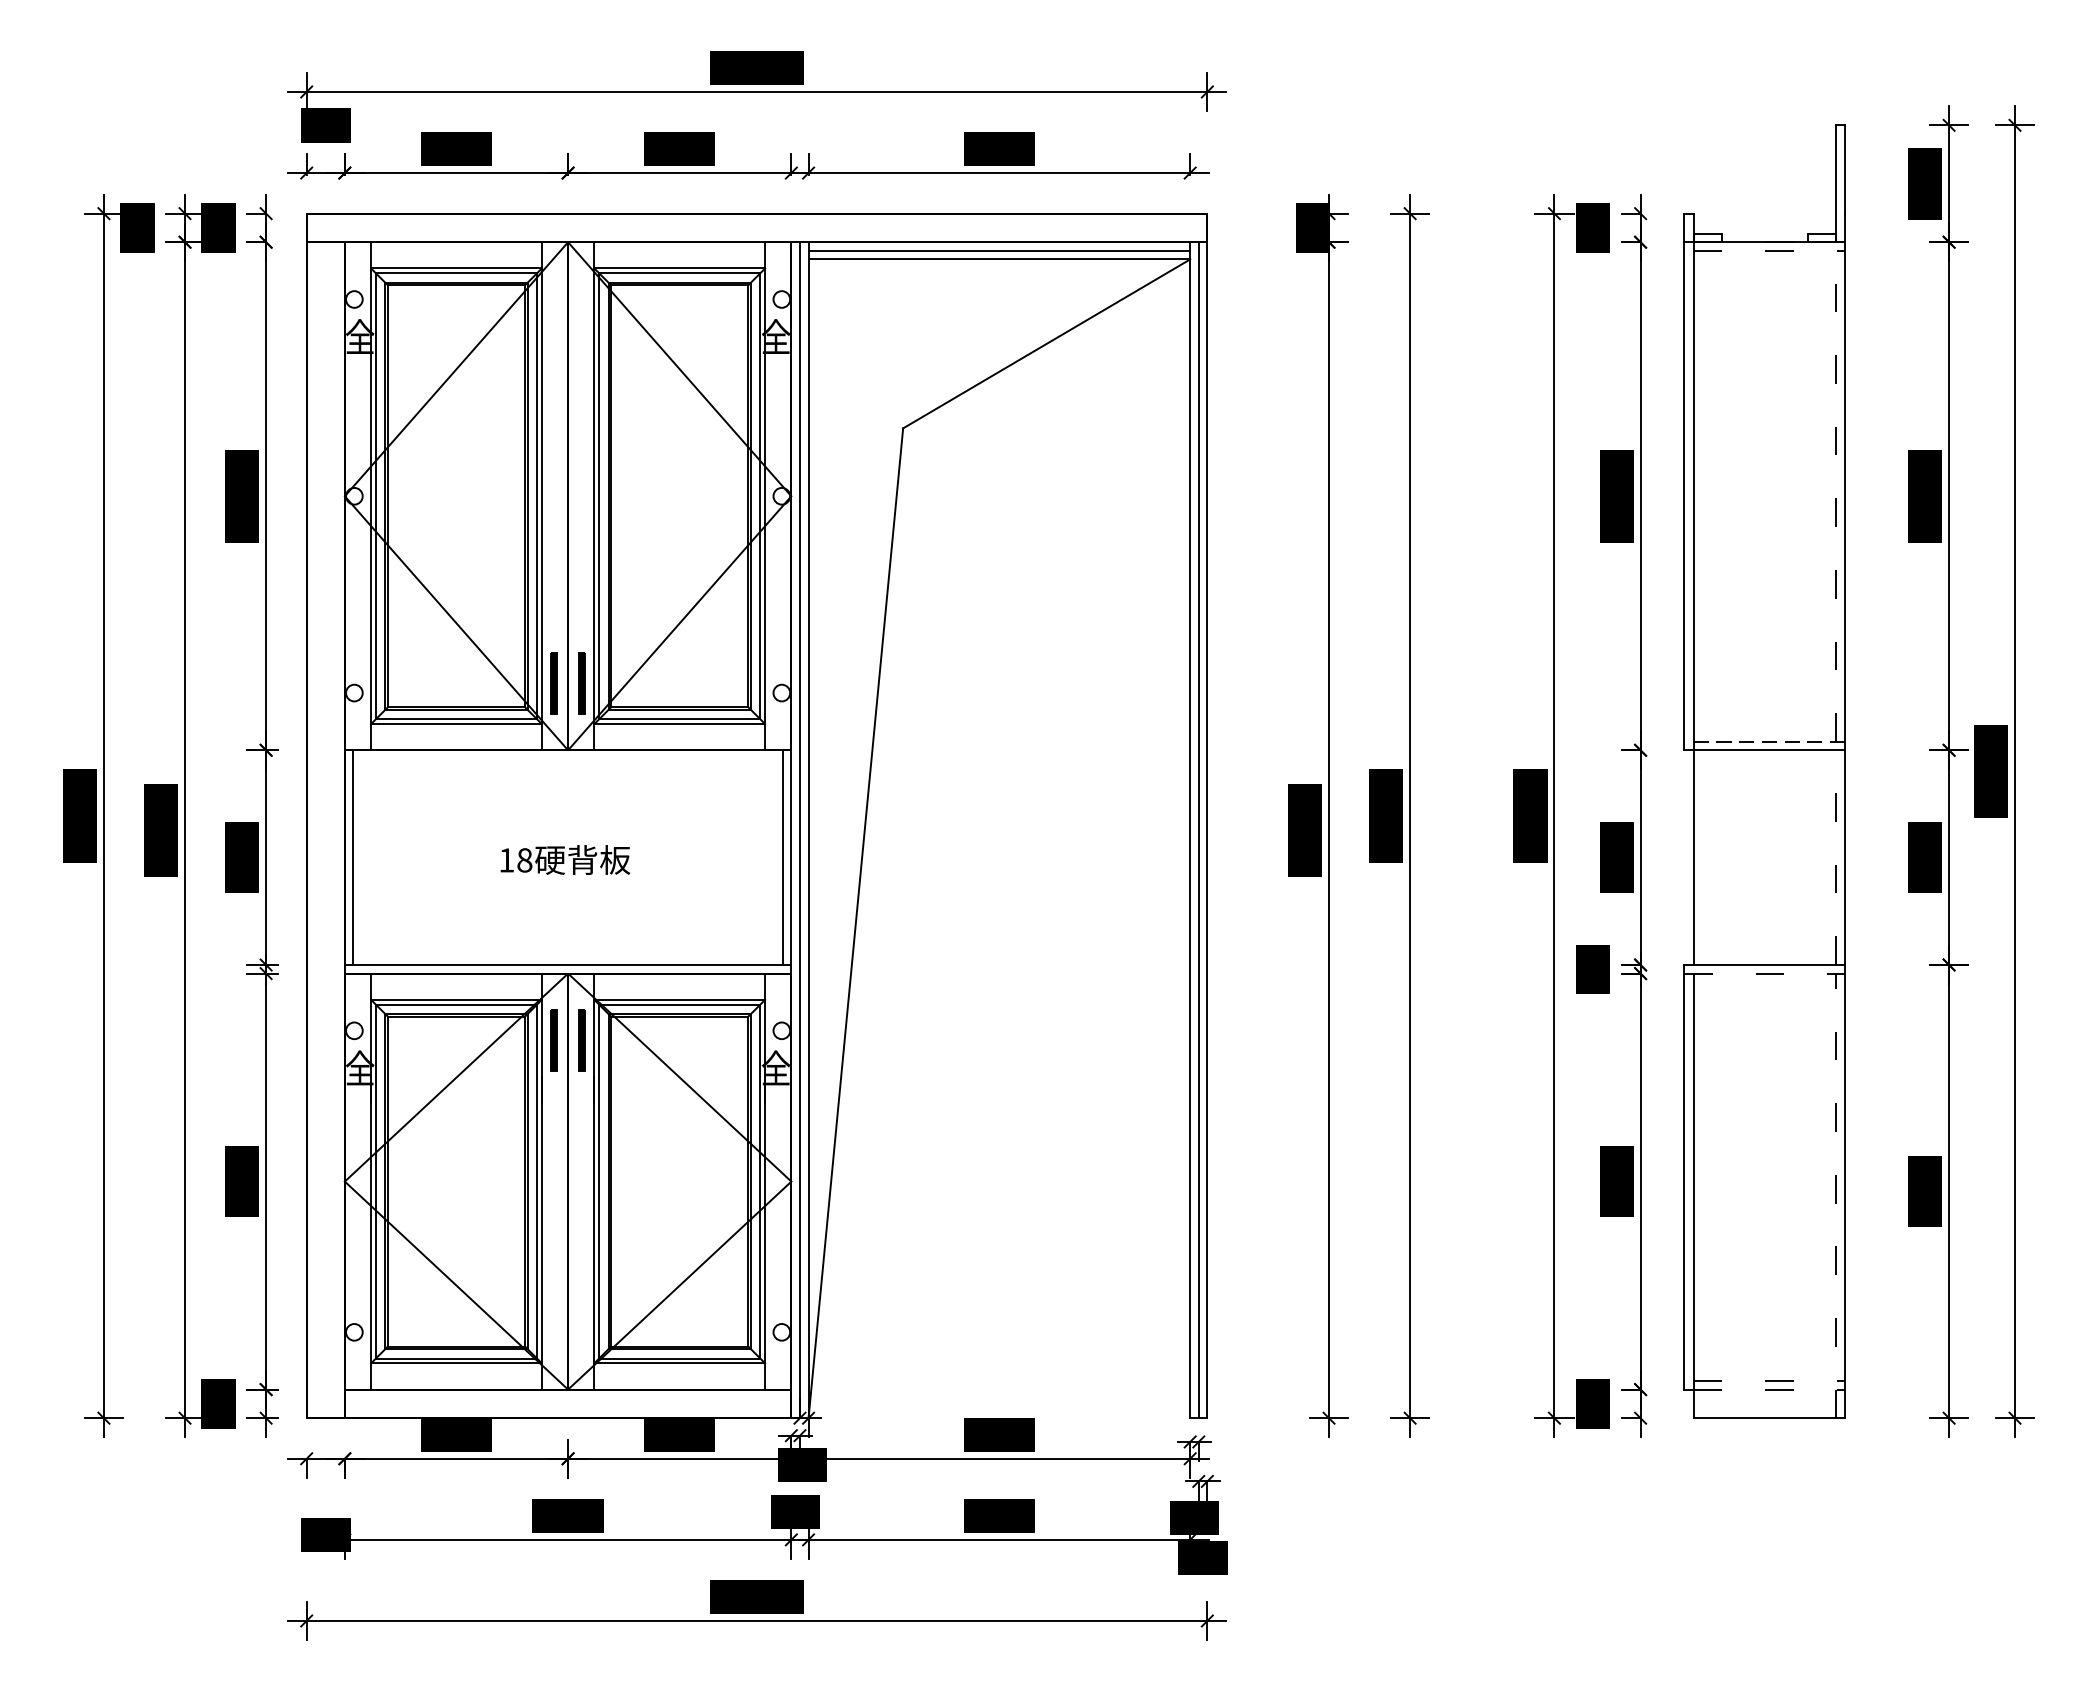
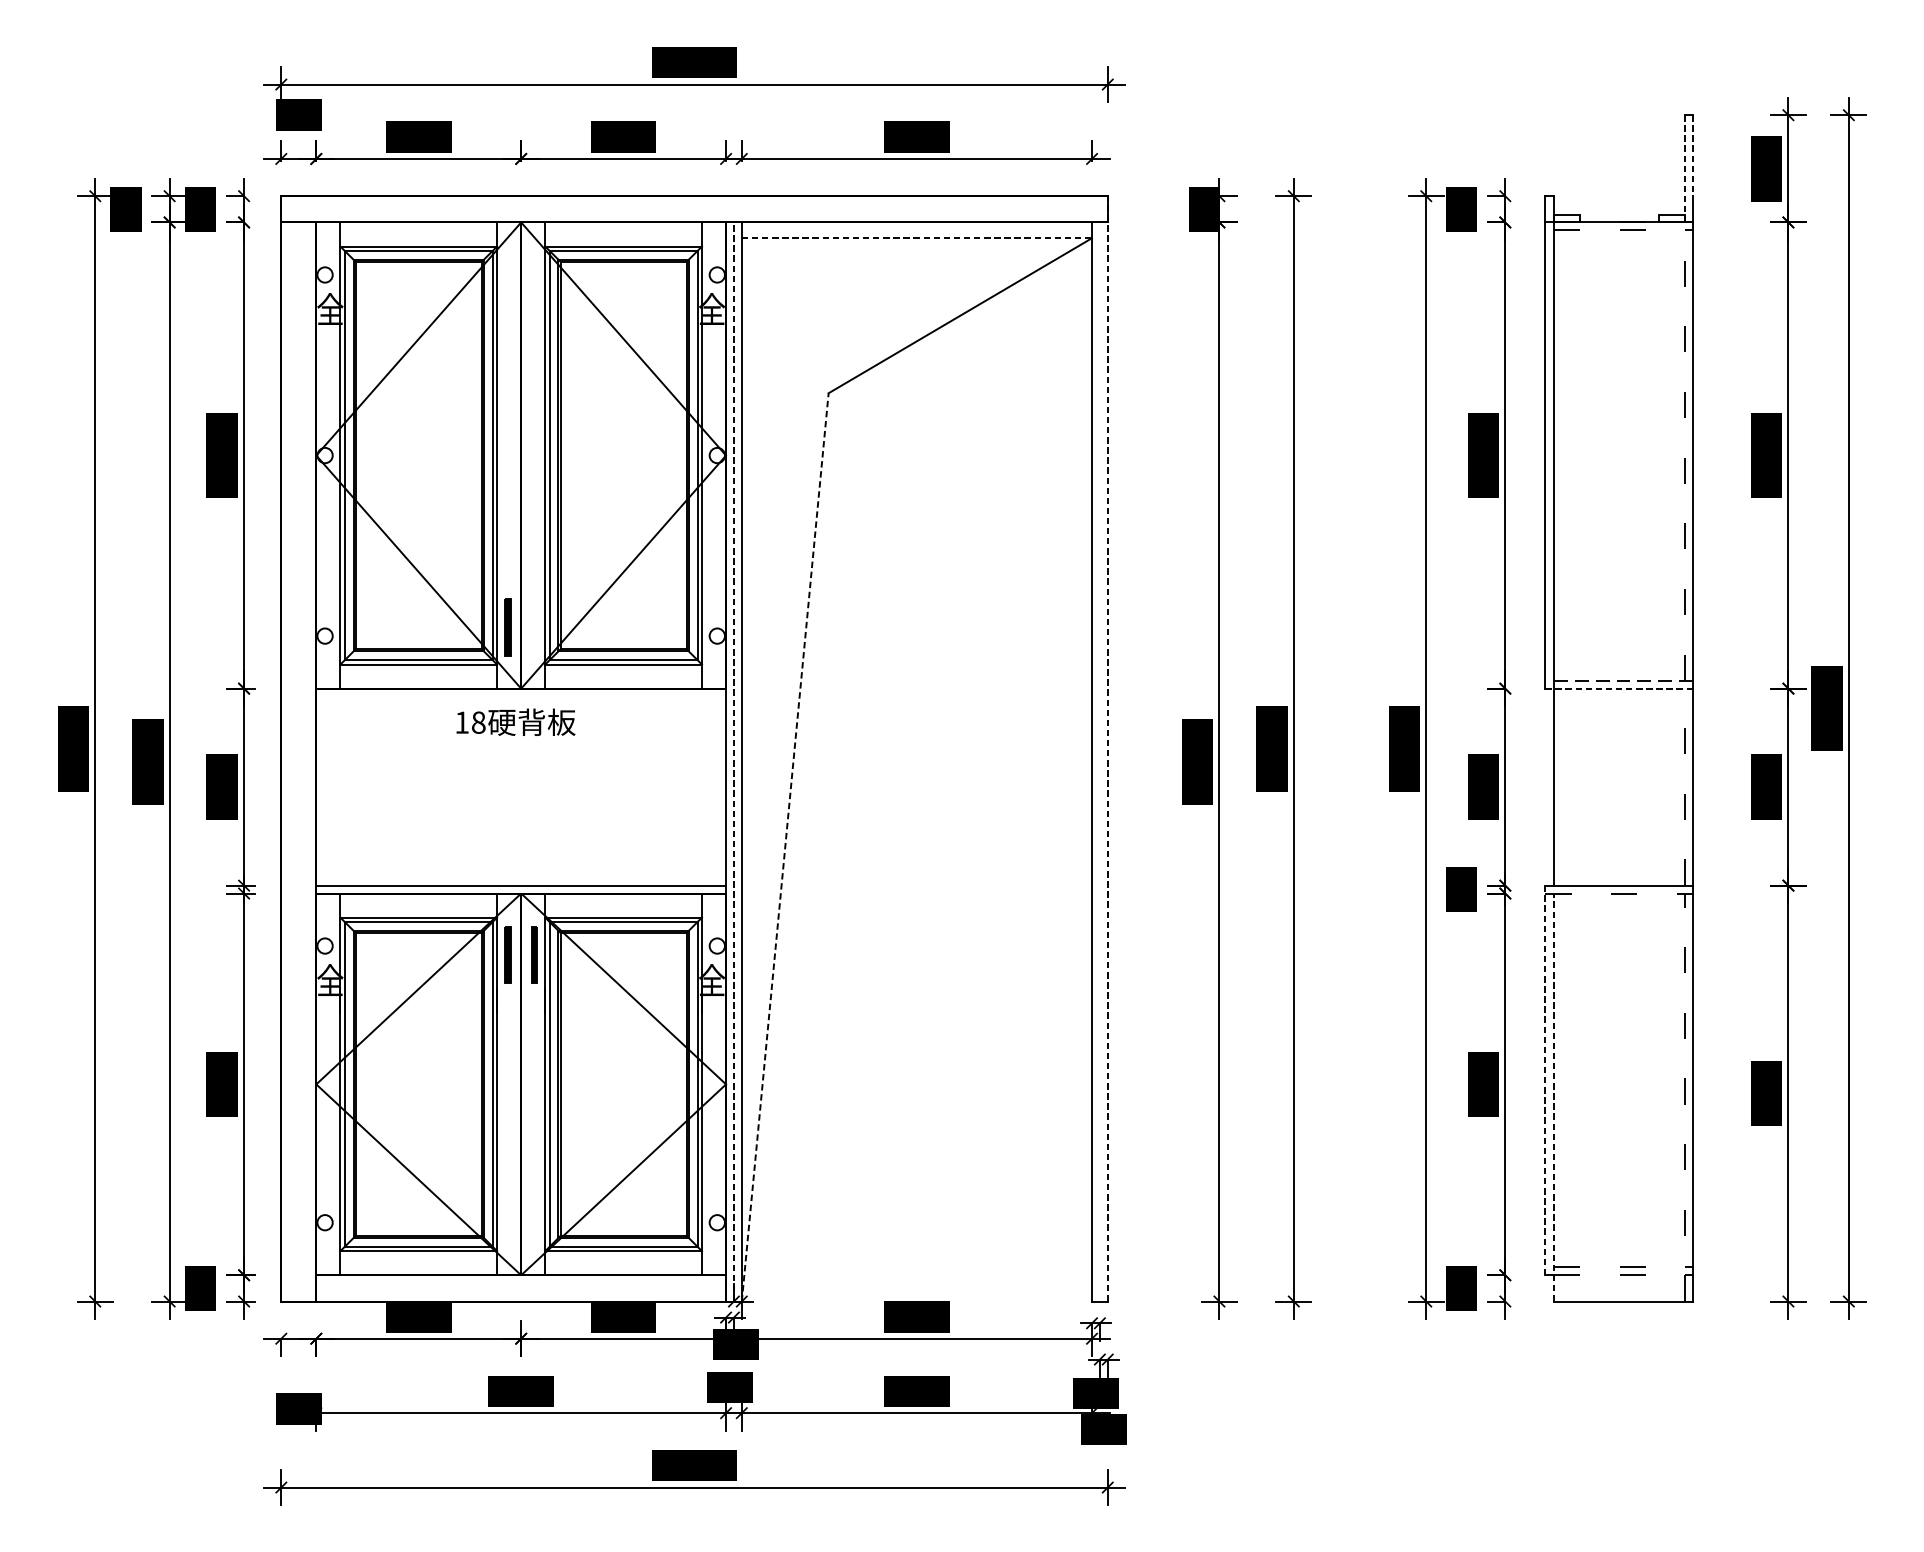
line: (1844, 169) -> (1692, 155), solid -> dashed
line: (1836, 184) -> (1685, 169), solid -> dashed
line: (999, 250) -> (917, 230), removed
line: (999, 259) -> (917, 238), solid -> dashed
part: (581, 683) -> (533, 627), removed
line: (1765, 750) -> (1619, 688), solid -> dashed
line: (1207, 815) -> (1107, 748), solid -> dashed
line: (799, 830) -> (733, 762), solid -> dashed
line: (1198, 830) -> (1099, 762), removed
line: (353, 857) -> (324, 787), removed
line: (782, 857) -> (717, 787), removed
text: (565, 859) -> (516, 721), moved
line: (855, 922) -> (784, 846), solid -> dashed
line: (1684, 1176) -> (1545, 1079), solid -> dashed
line: (1693, 1195) -> (1553, 1097), solid -> dashed

